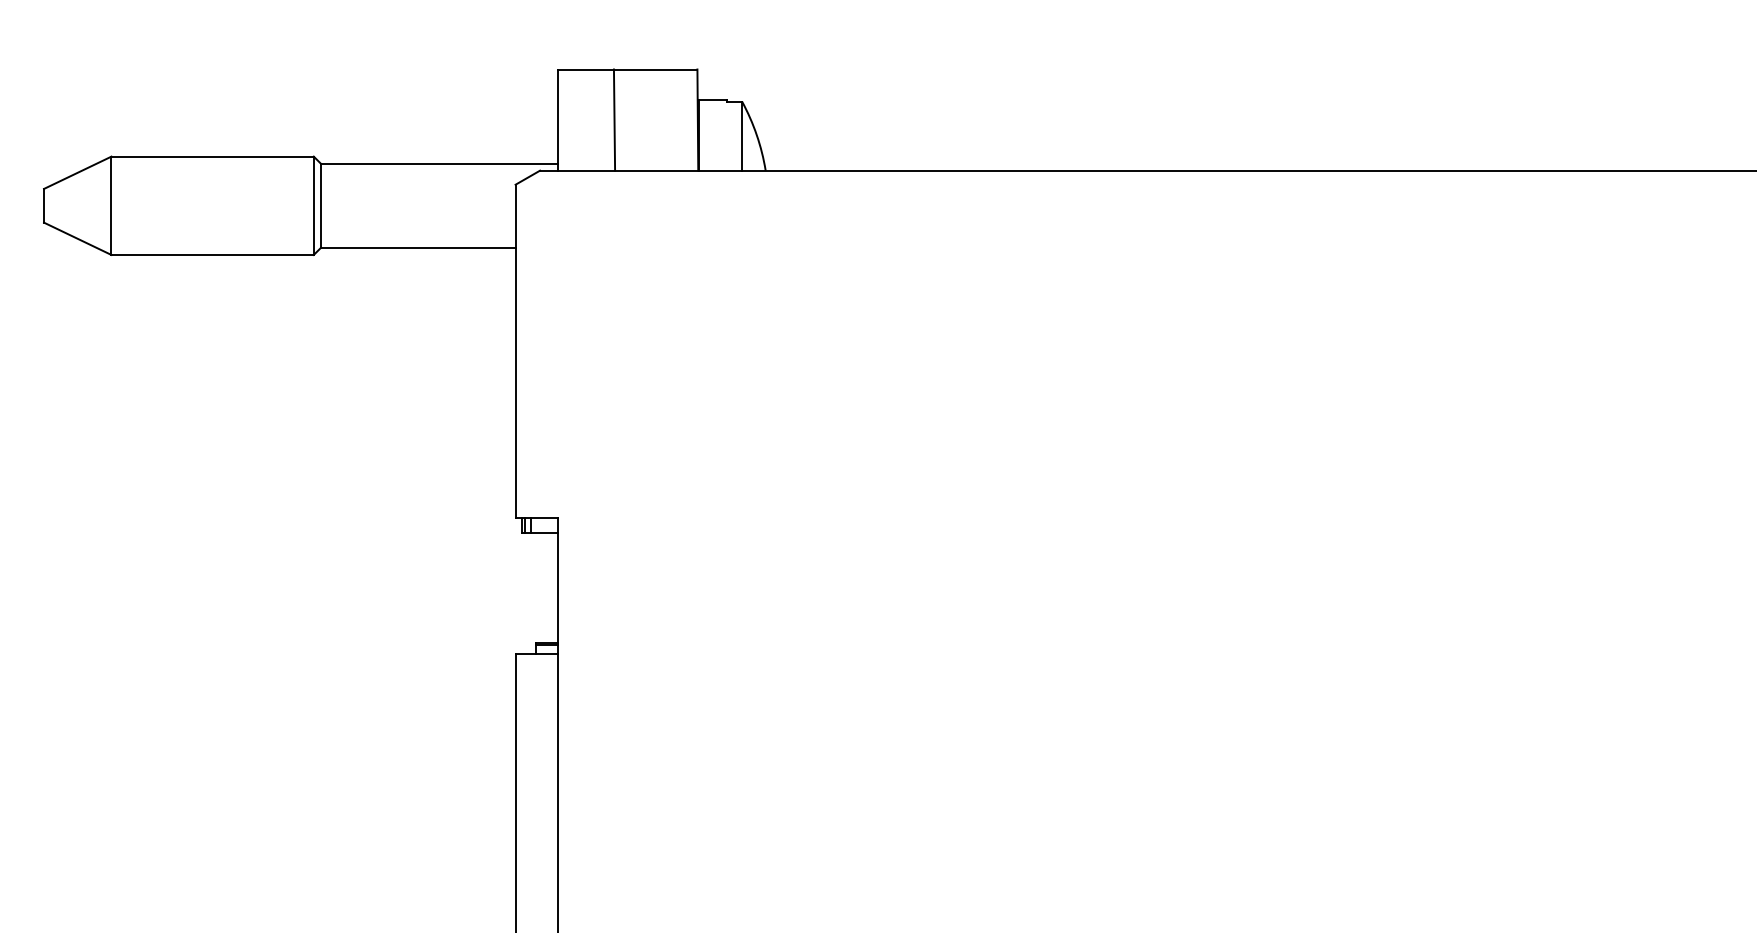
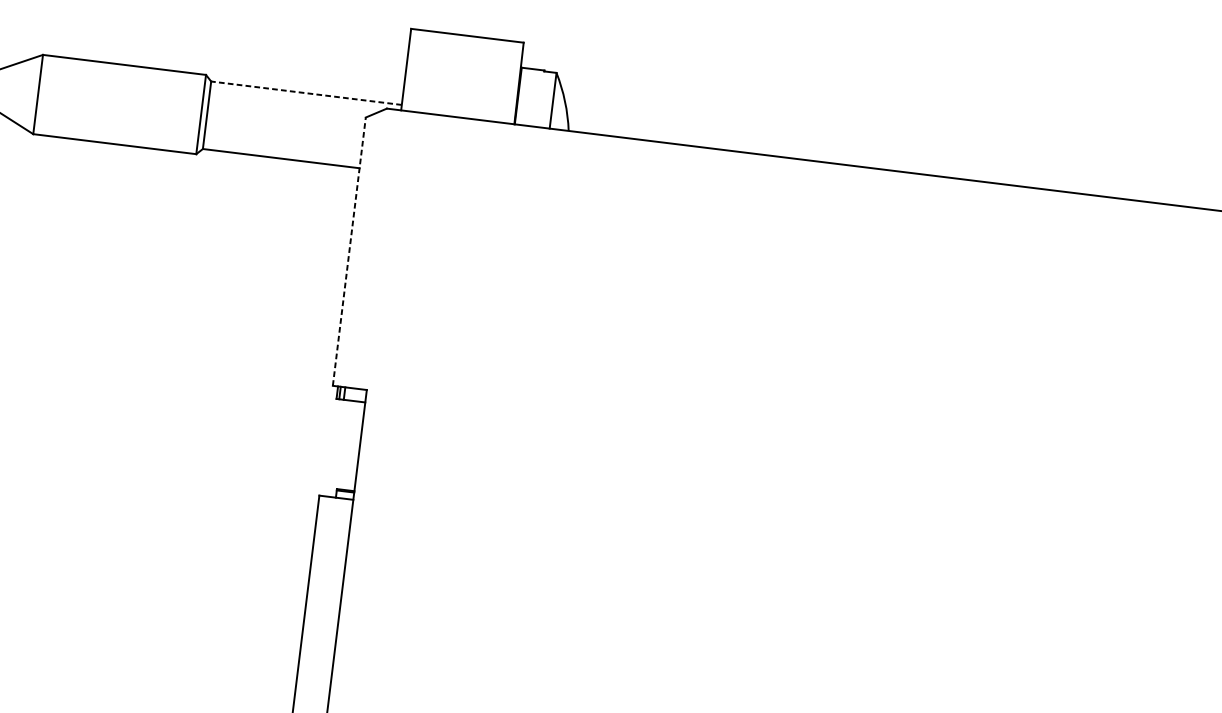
line: (614, 119) -> (451, 74), removed
line: (438, 163) -> (305, 92), solid -> dashed
line: (515, 351) -> (349, 251), solid -> dashed

